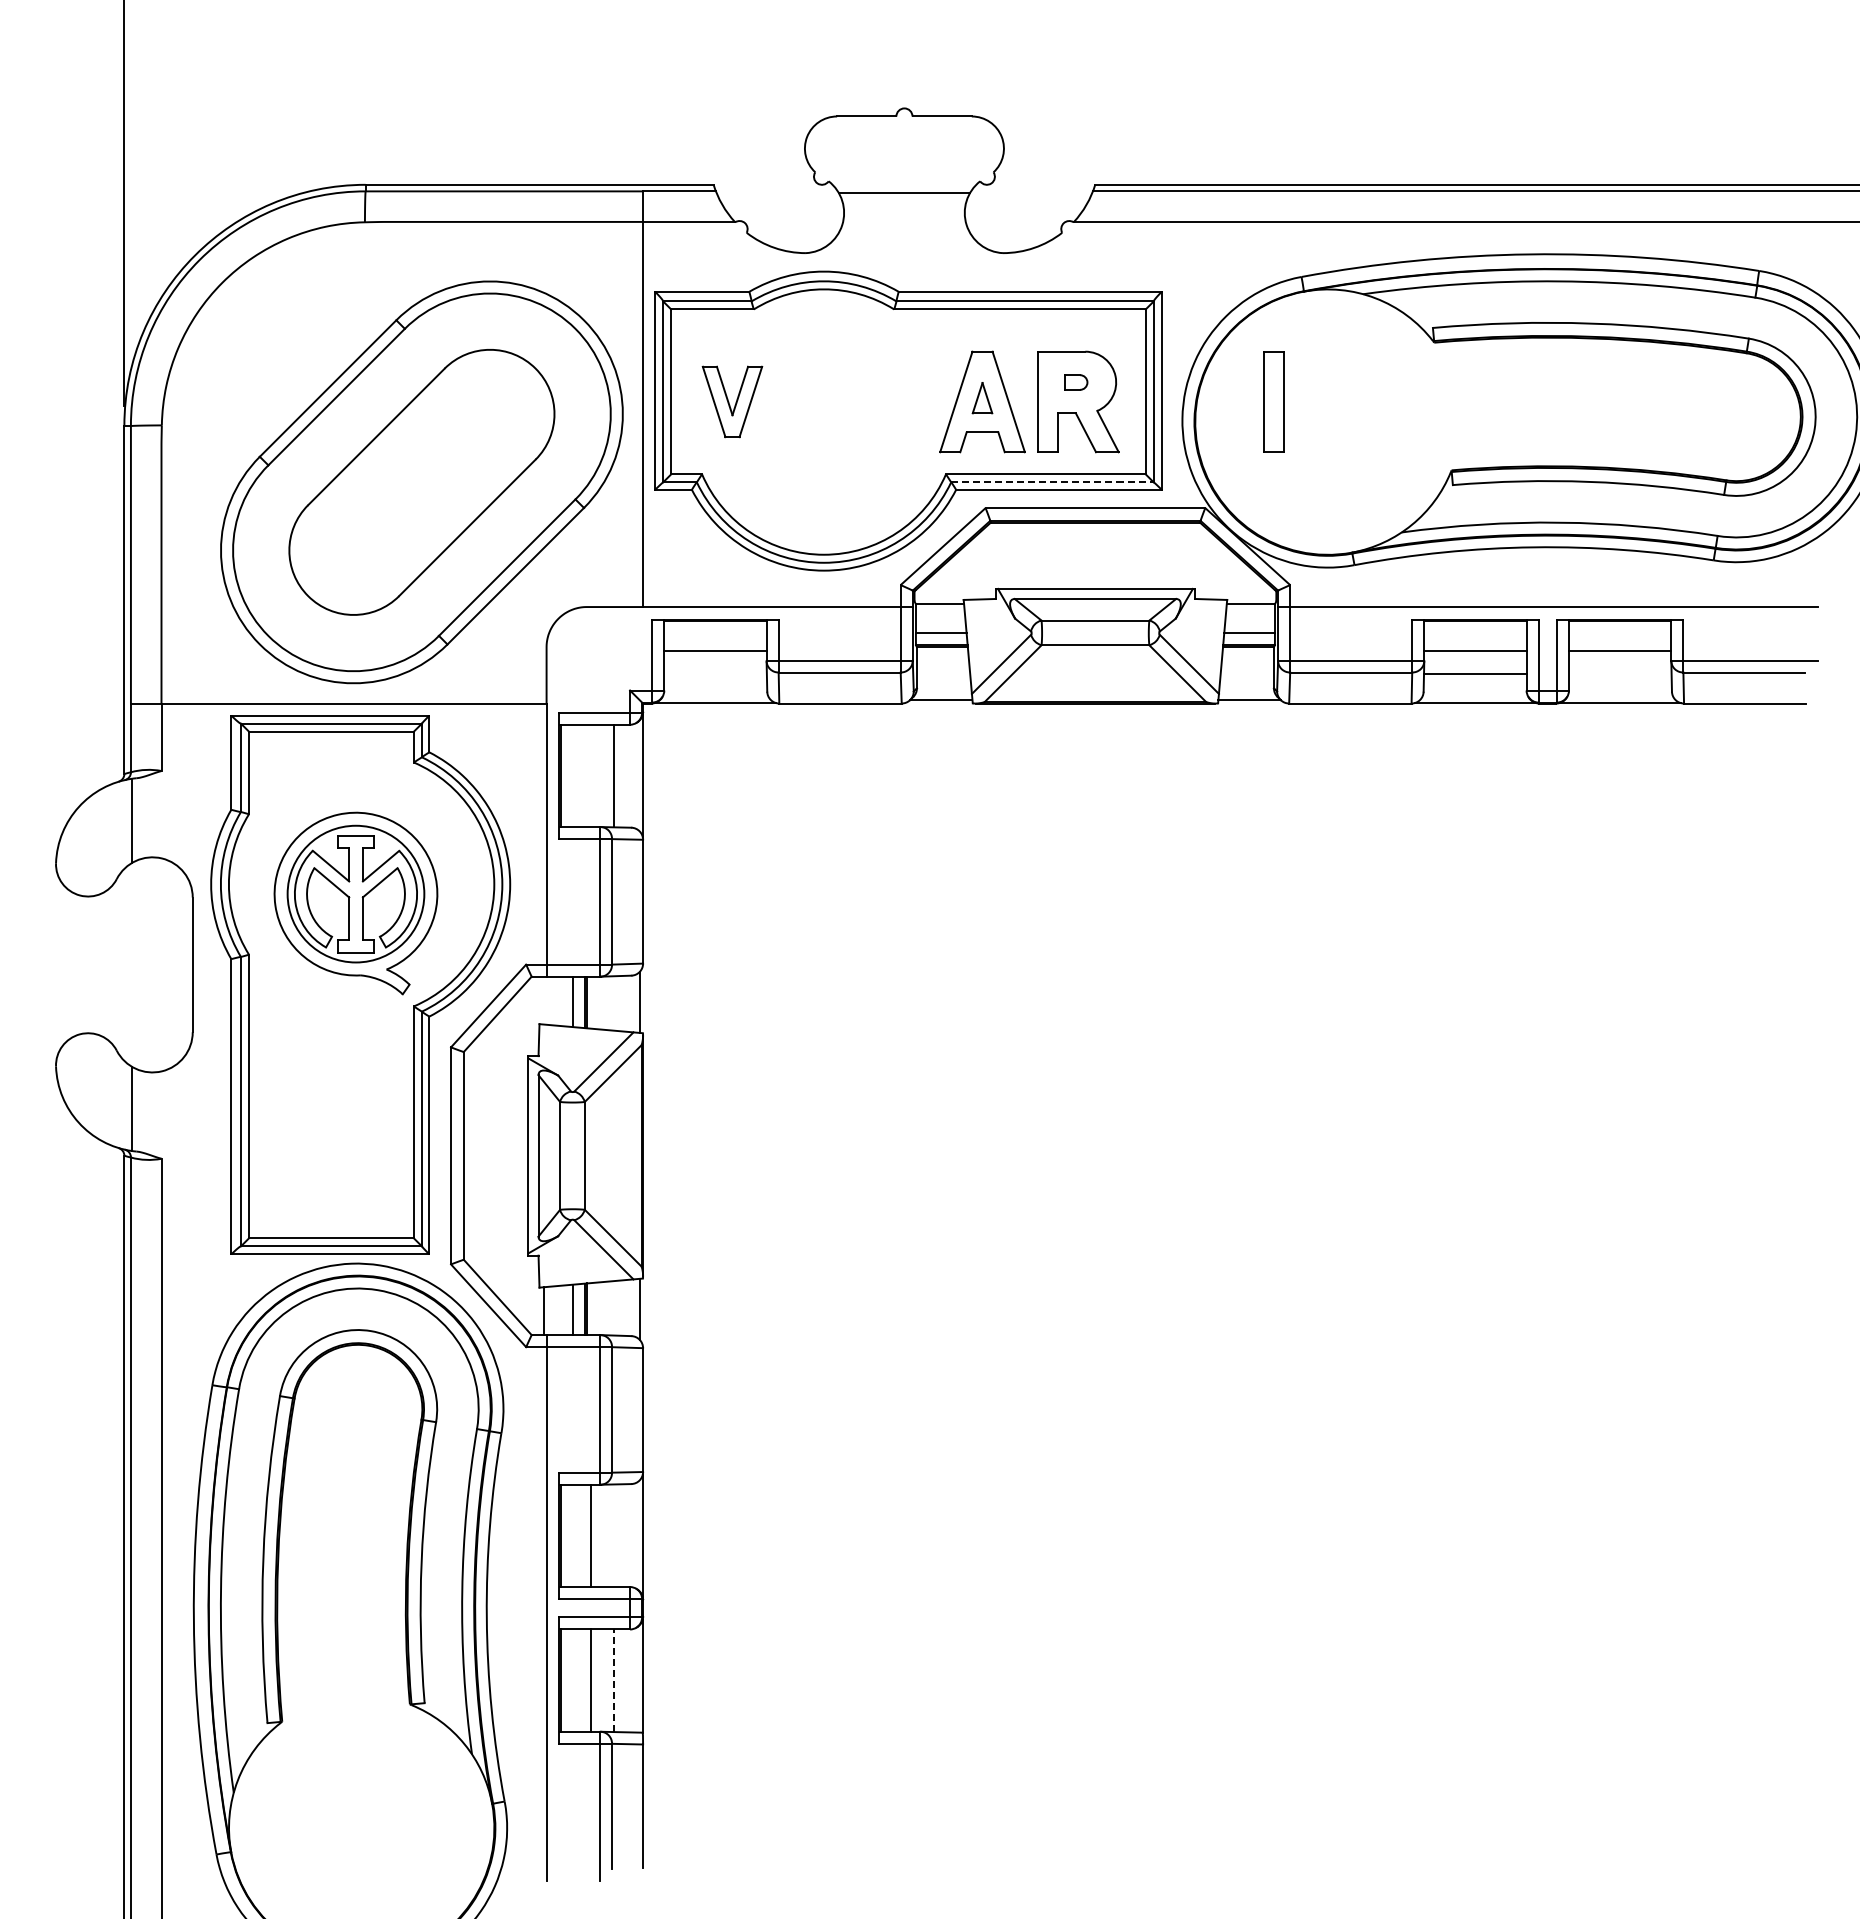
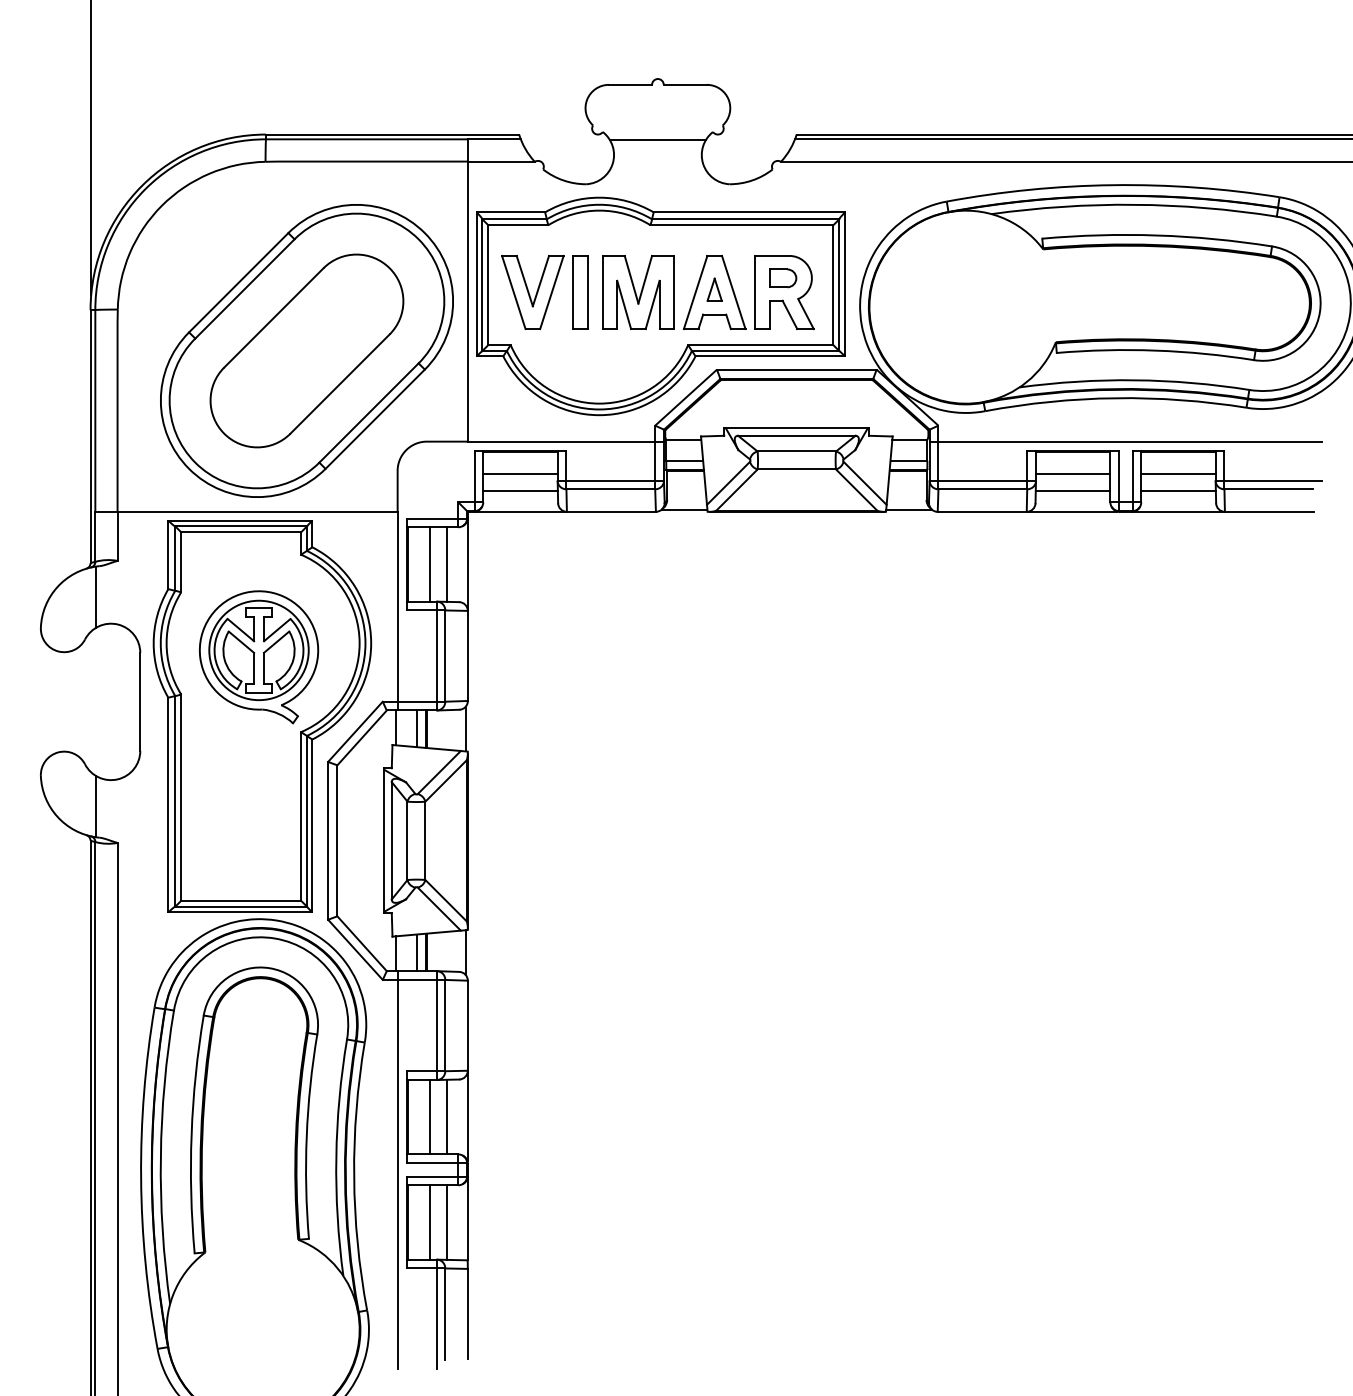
part: (1076, 382) -> (783, 278), size x1.67
part: (732, 401) -> (532, 292), size x1.43
part: (877, 401) -> (638, 292), added
part: (1273, 401) -> (580, 292), moved
line: (1052, 482) -> (765, 351), dashed -> solid
line: (715, 674) -> (520, 490), added
line: (1620, 674) -> (1178, 490), added
line: (590, 775) -> (429, 564), added
line: (543, 1000) -> (395, 727), added
line: (614, 1535) -> (447, 1116), added
line: (614, 1680) -> (447, 1222), dashed -> solid

